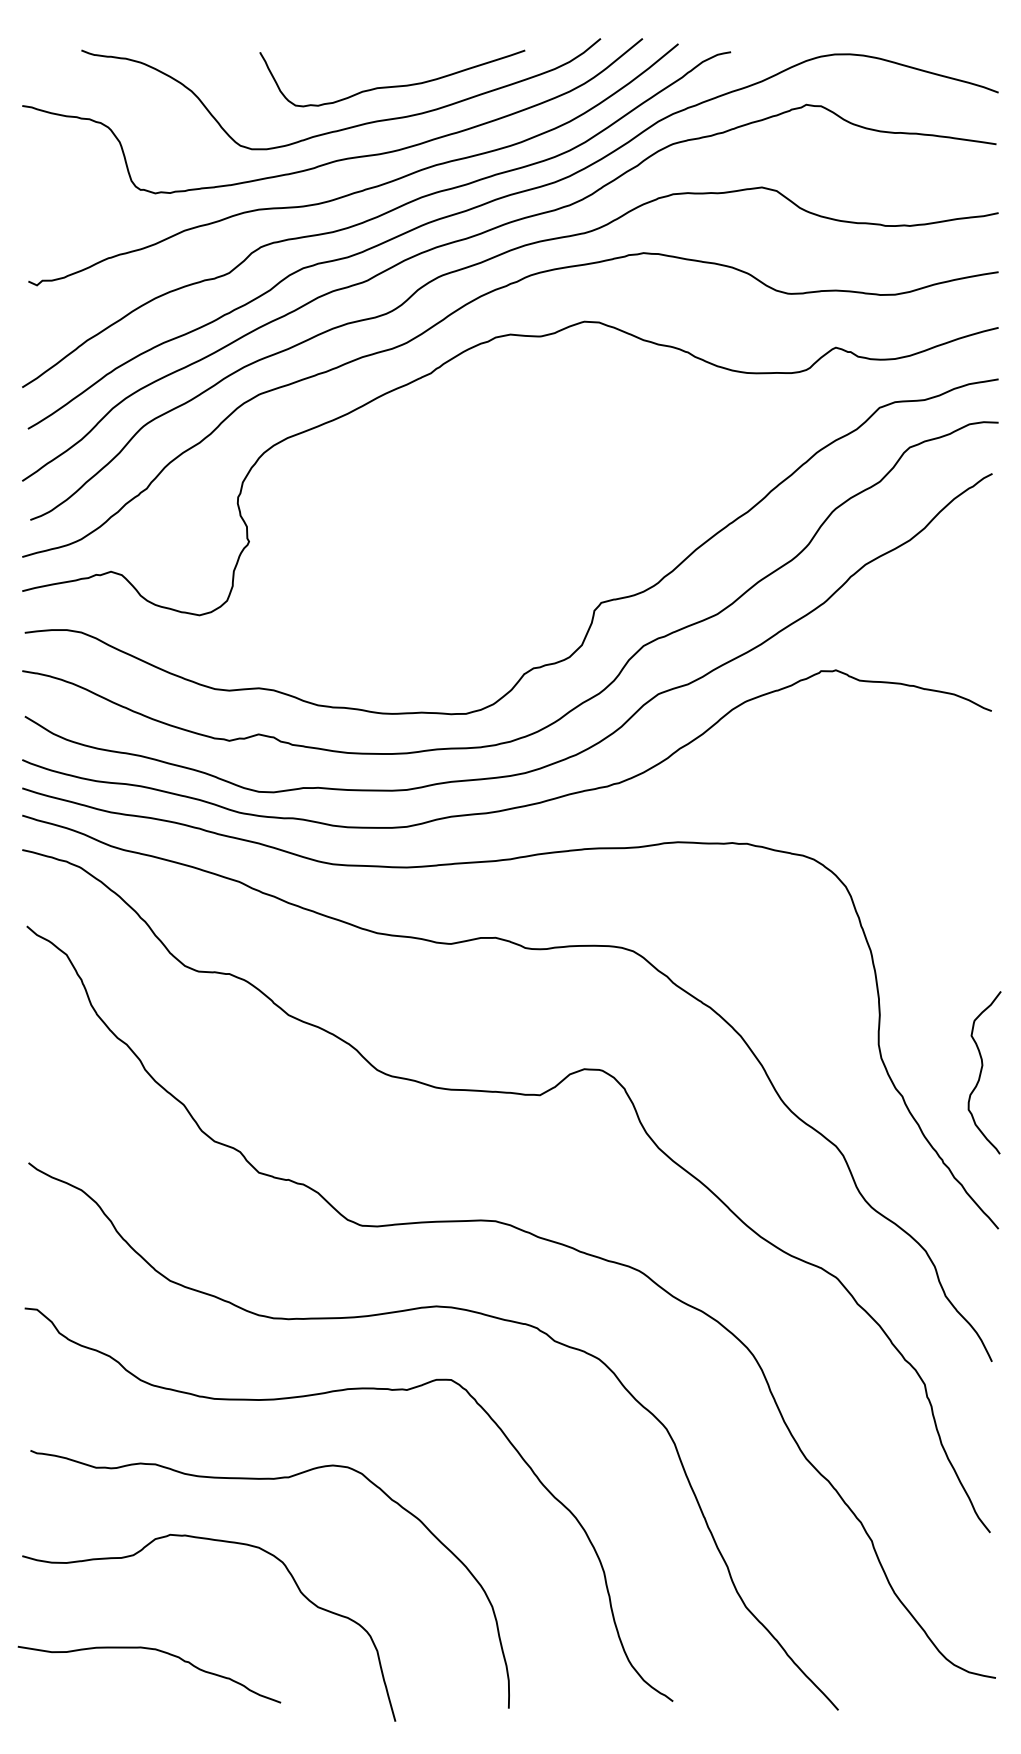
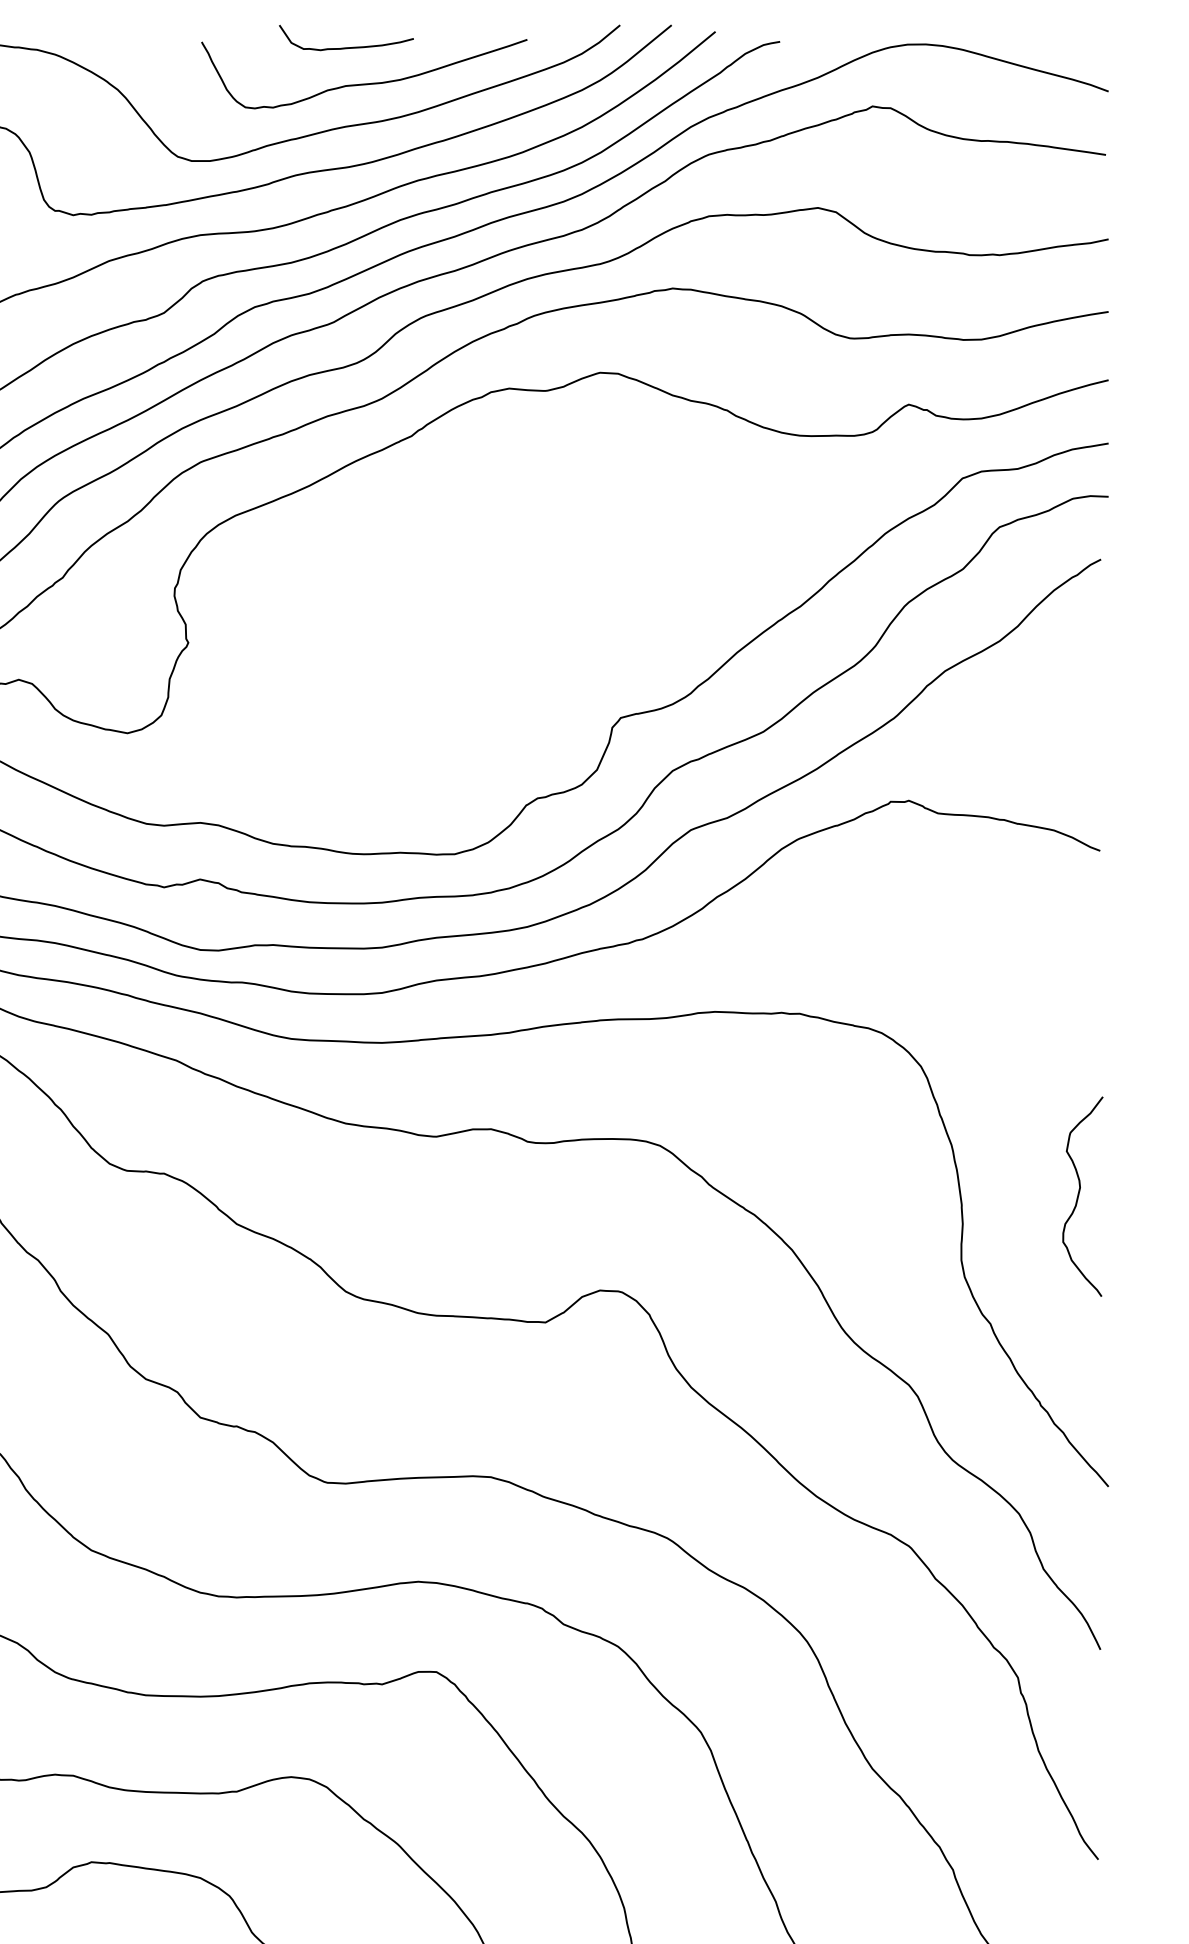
curve: (377, 56) -> (346, 47), added
curve: (982, 1070) -> (1080, 1193), moved

